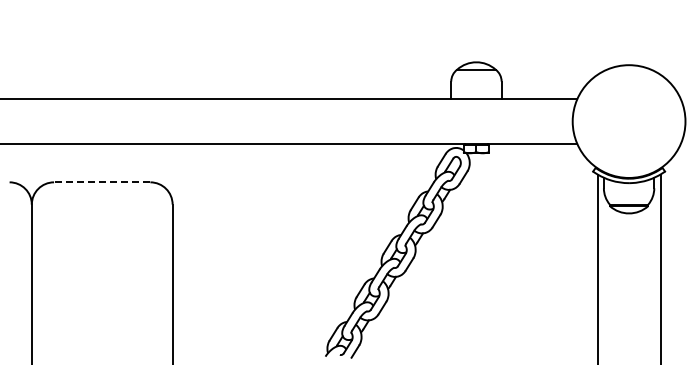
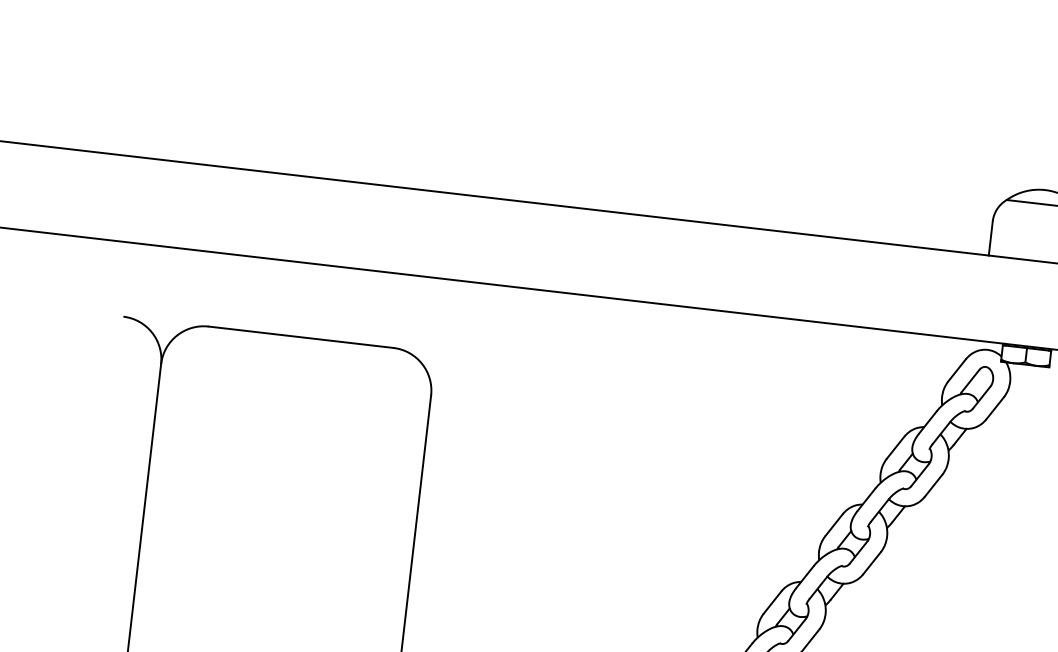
line: (101, 182) -> (299, 337), dashed -> solid

